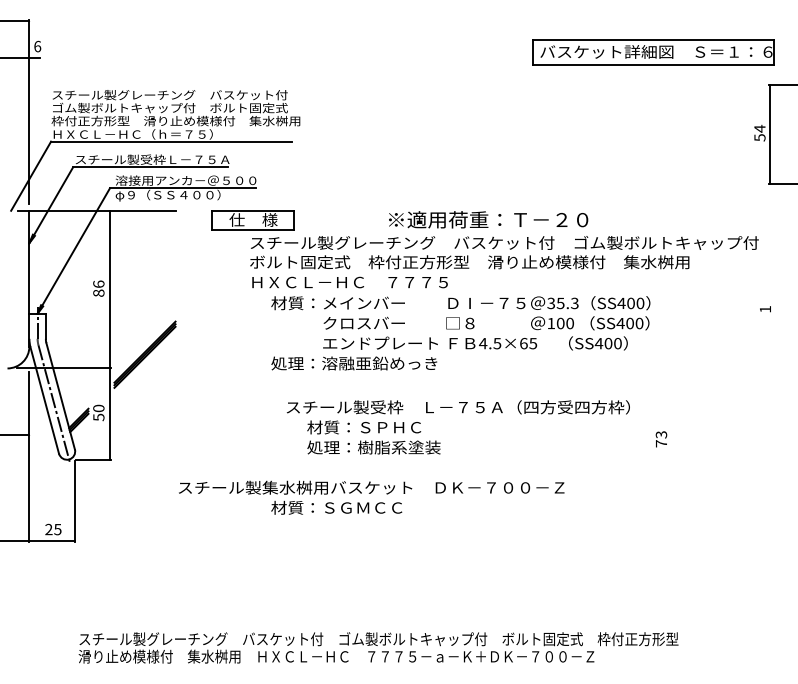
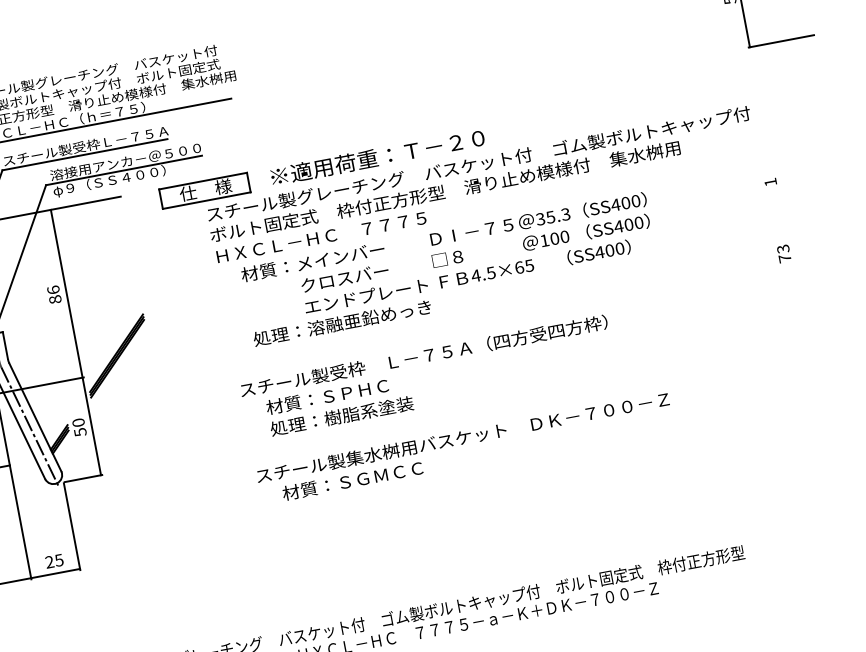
text: (488, 219) -> (377, 157), moved
text: (457, 427) -> (427, 377), moved
text: (661, 439) -> (784, 254), moved
text: (371, 487) -> (462, 437), moved

